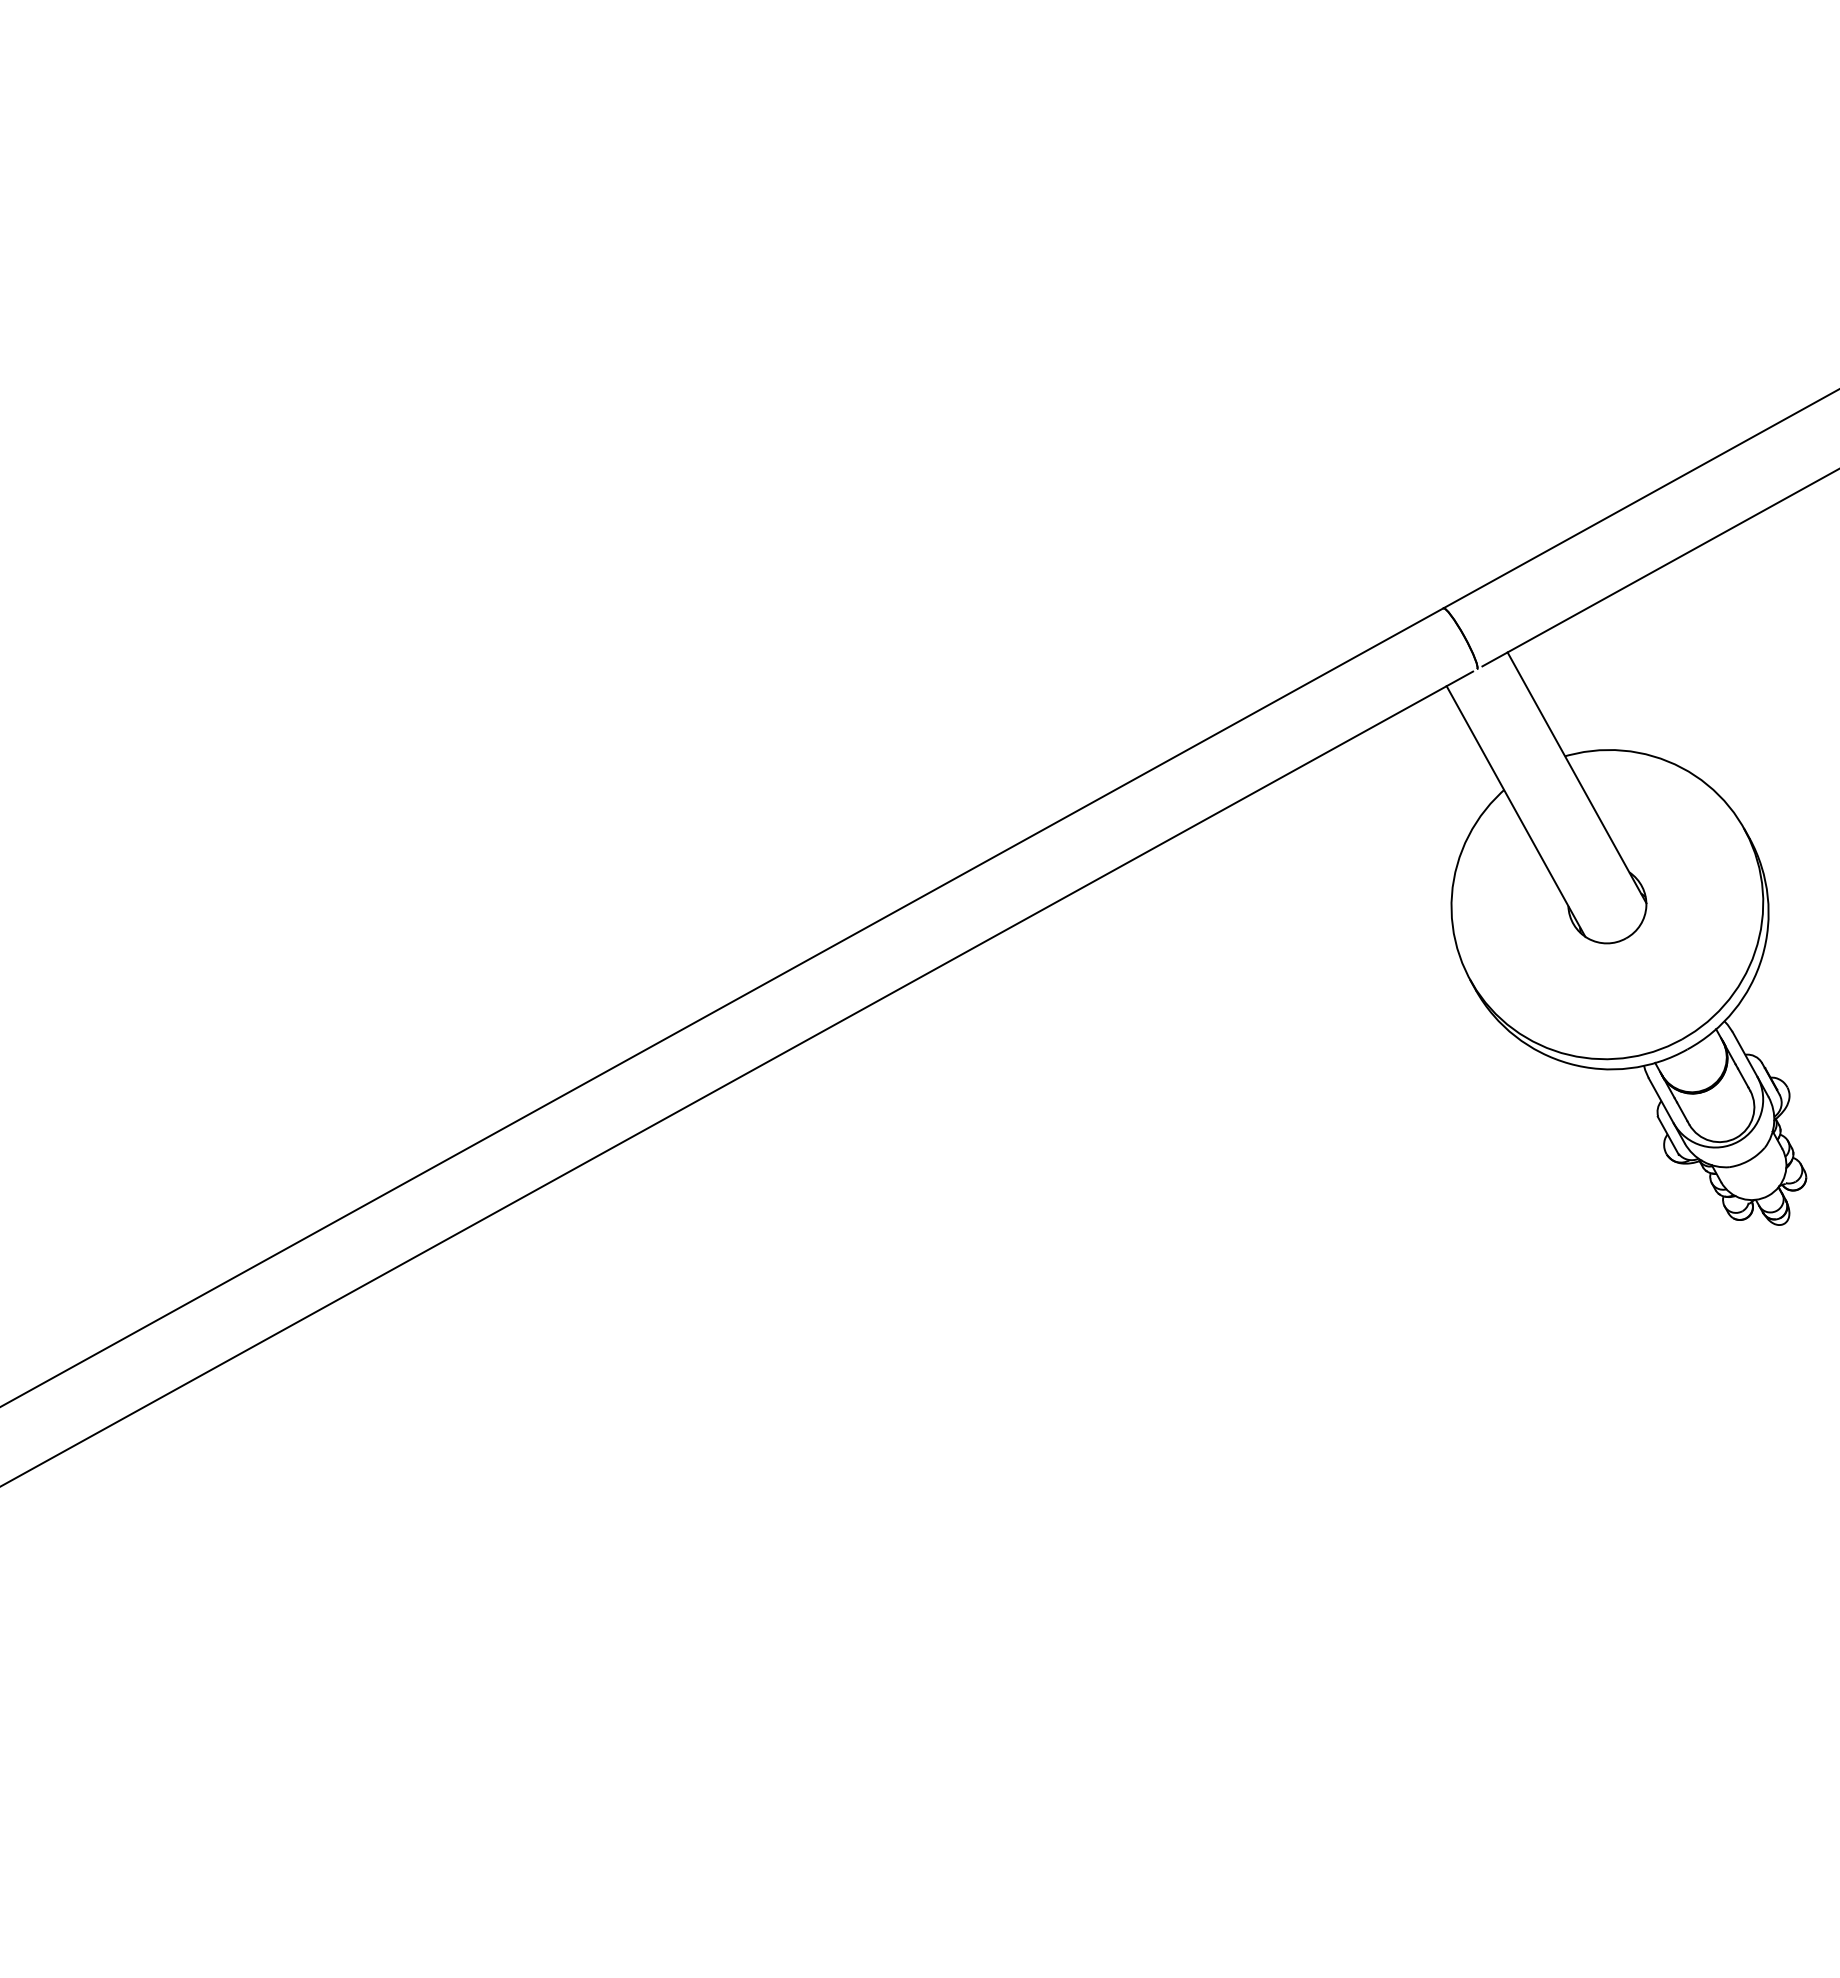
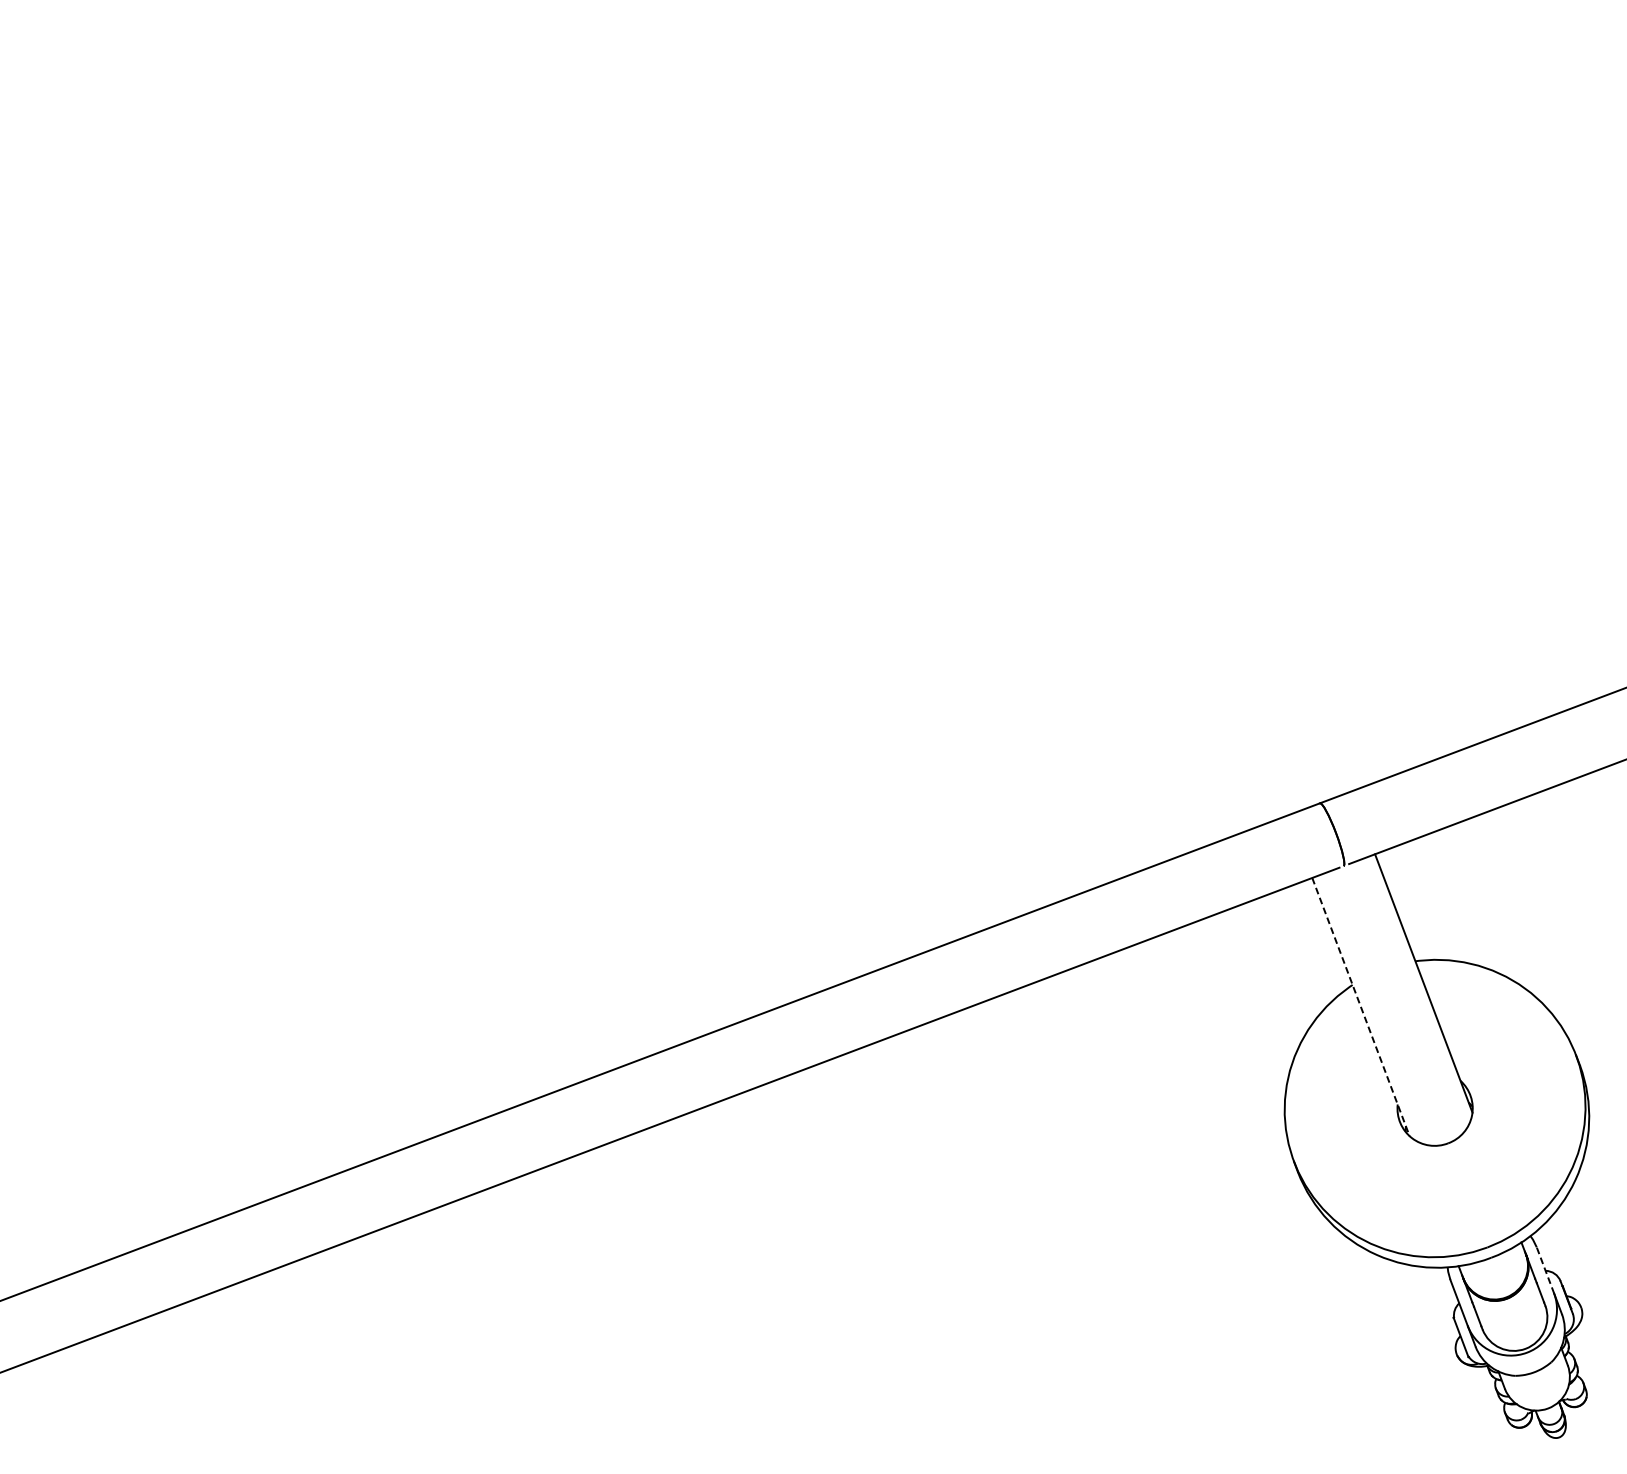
line: (1516, 812) -> (1361, 1008), solid -> dashed
line: (1745, 1054) -> (1545, 1270), solid -> dashed

